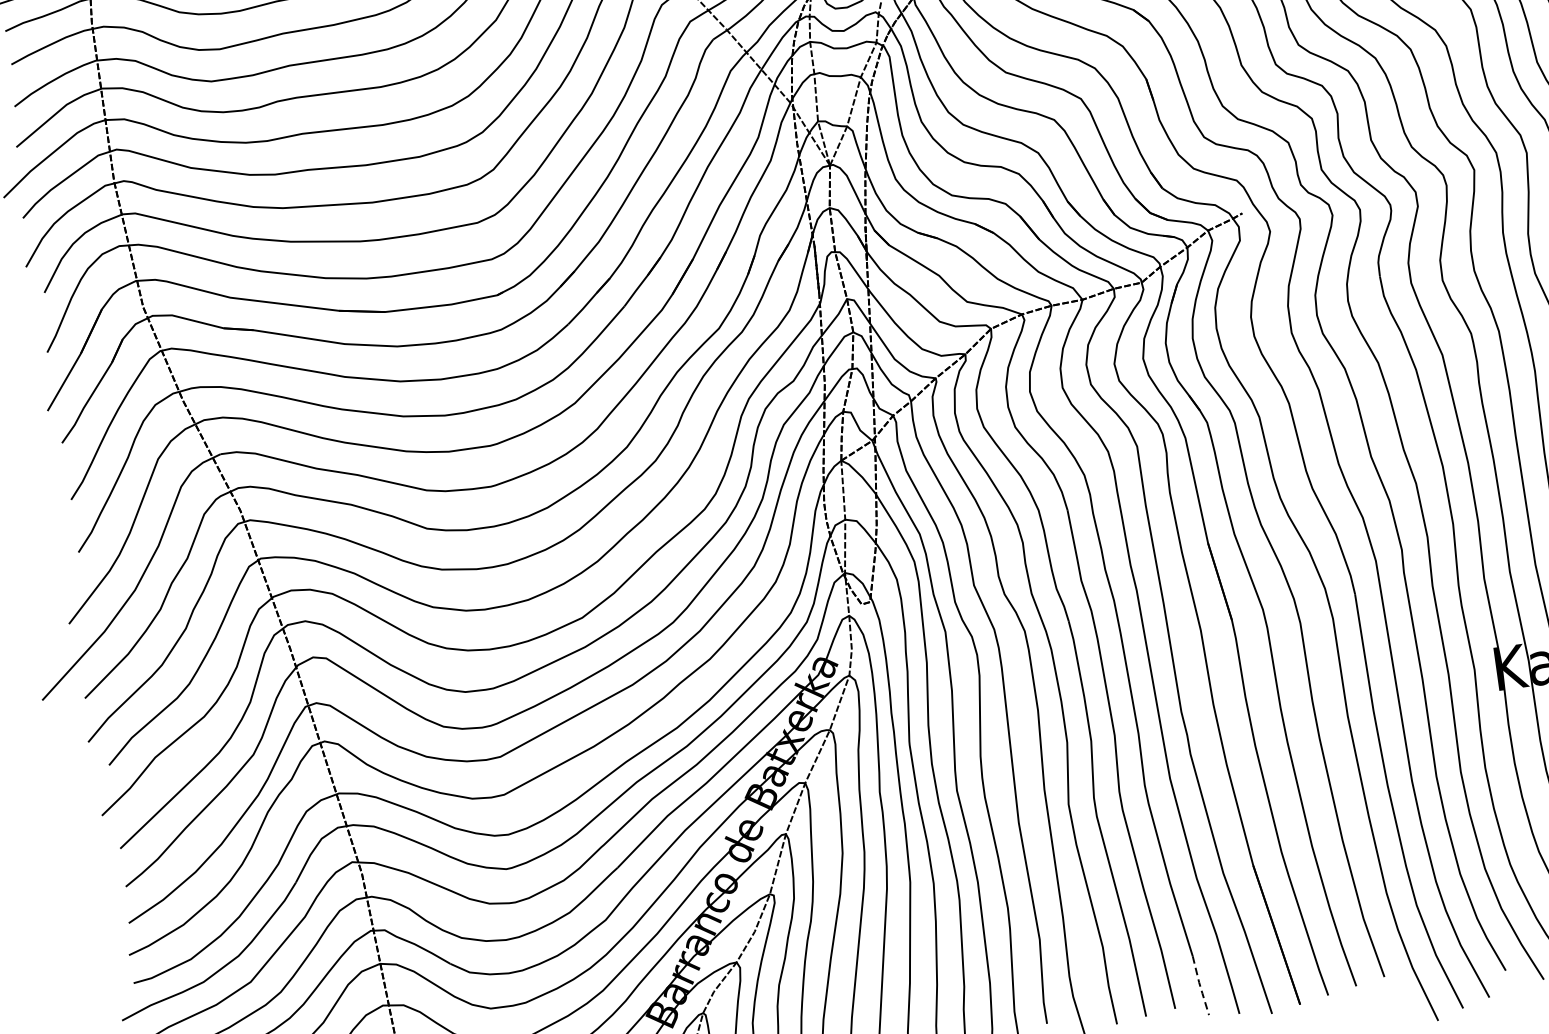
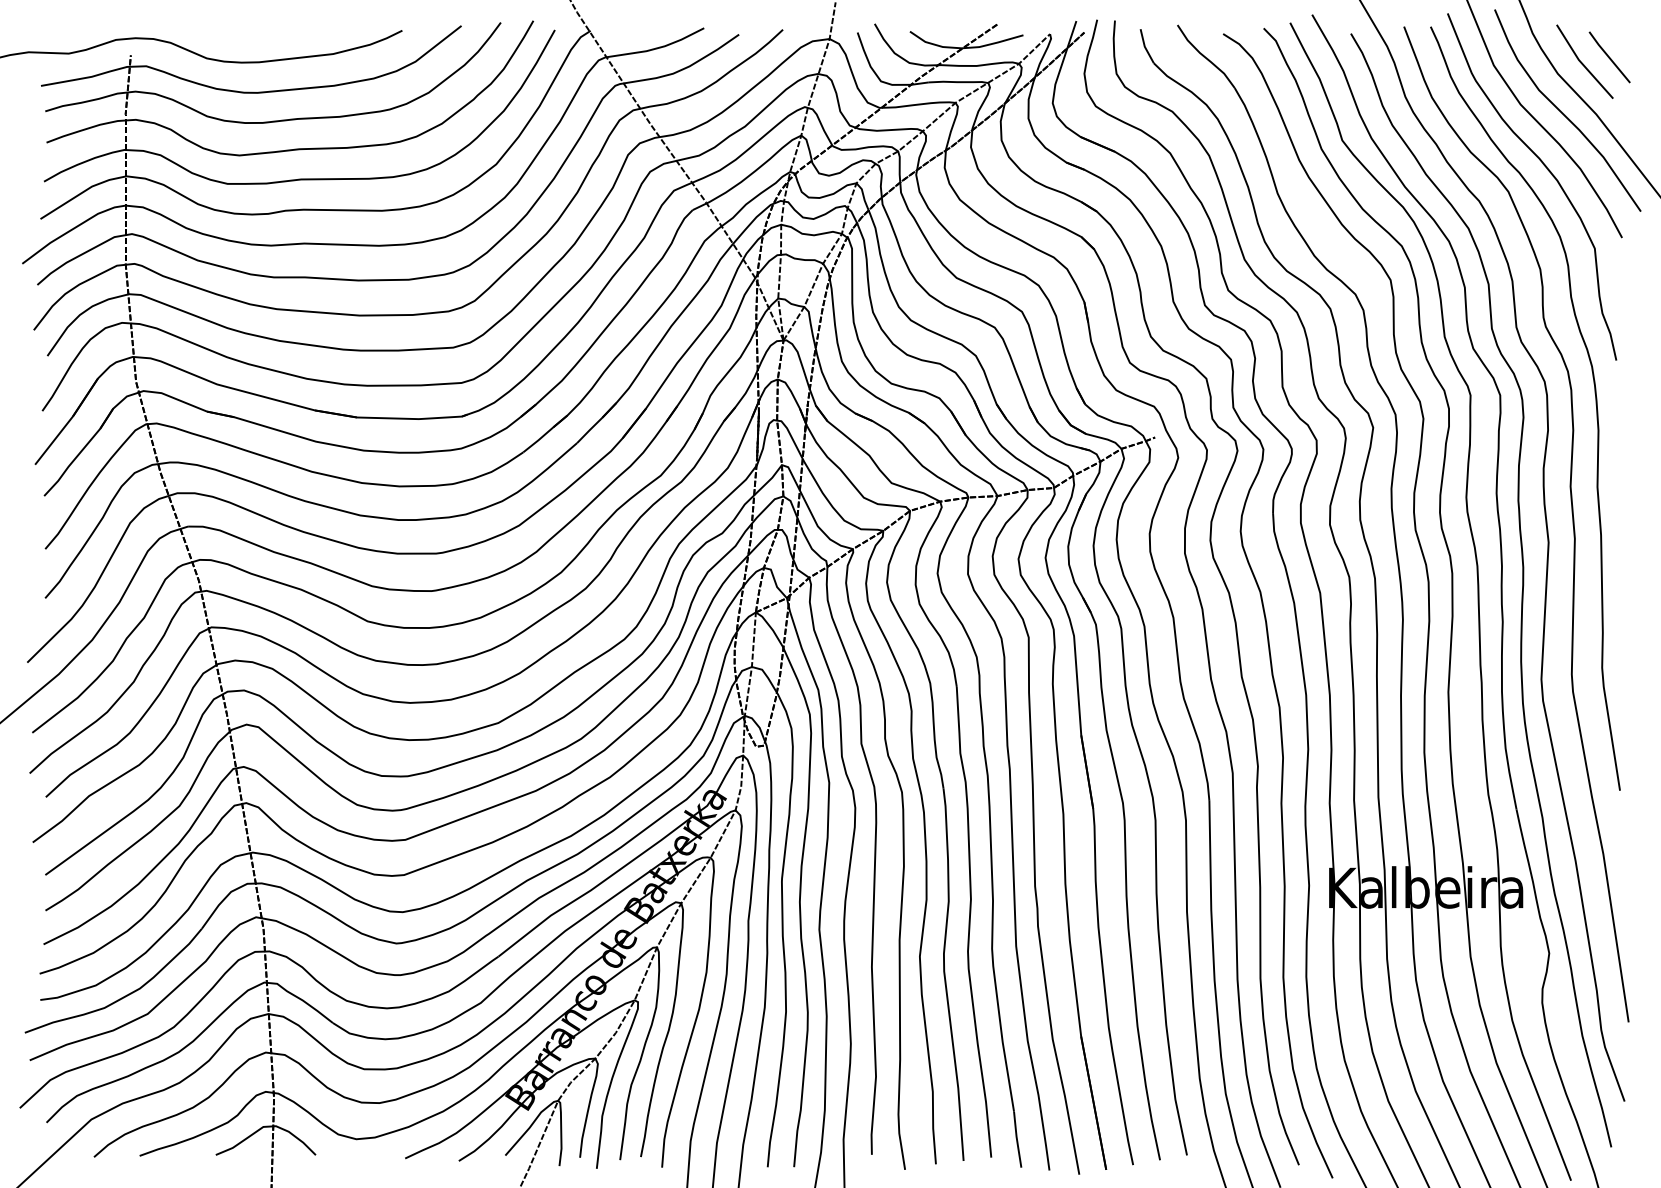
line: (1200, 986) -> (1017, 1140), dashed -> solid

